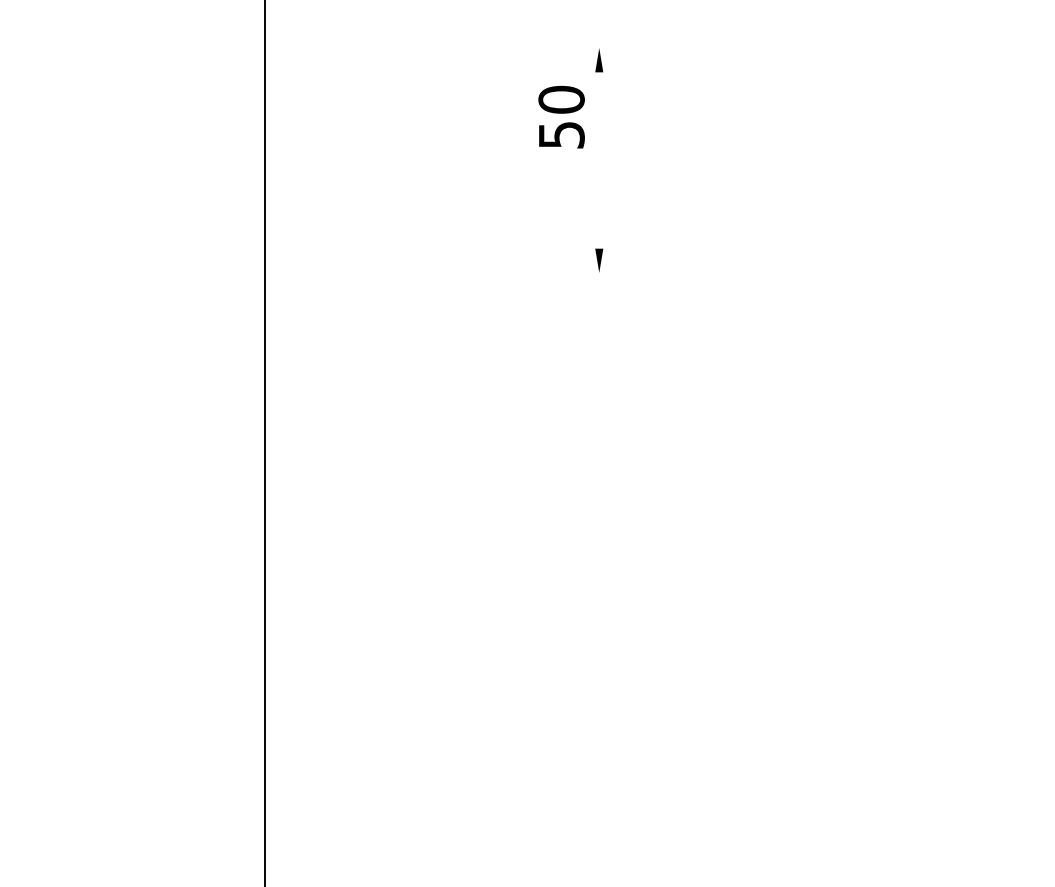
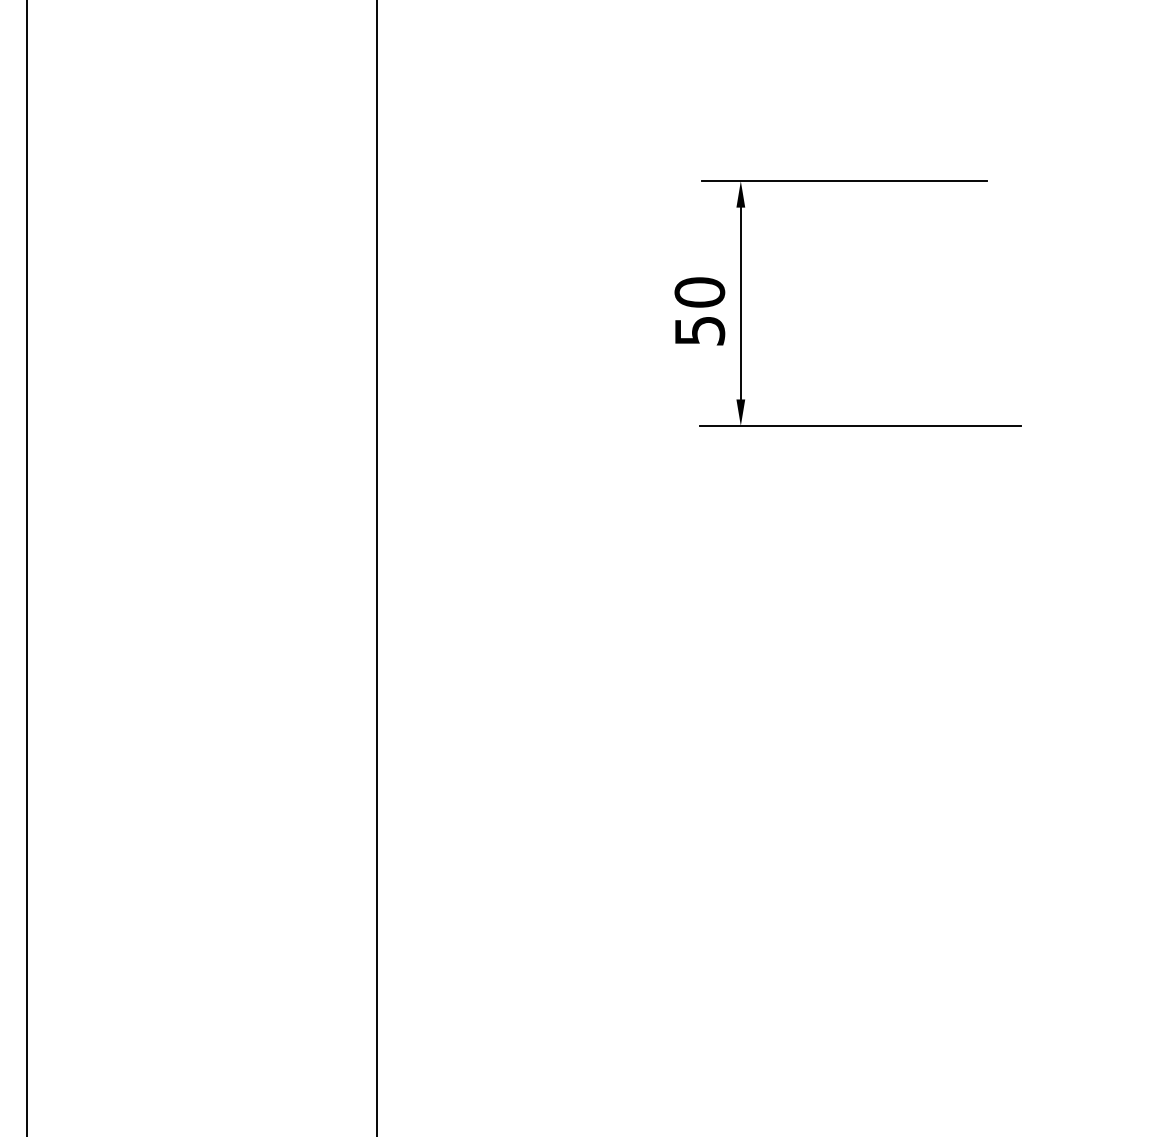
line: (694, 48) -> (844, 181), added
text: (561, 117) -> (699, 311), moved
line: (598, 160) -> (740, 303), added
line: (709, 272) -> (860, 425), added

